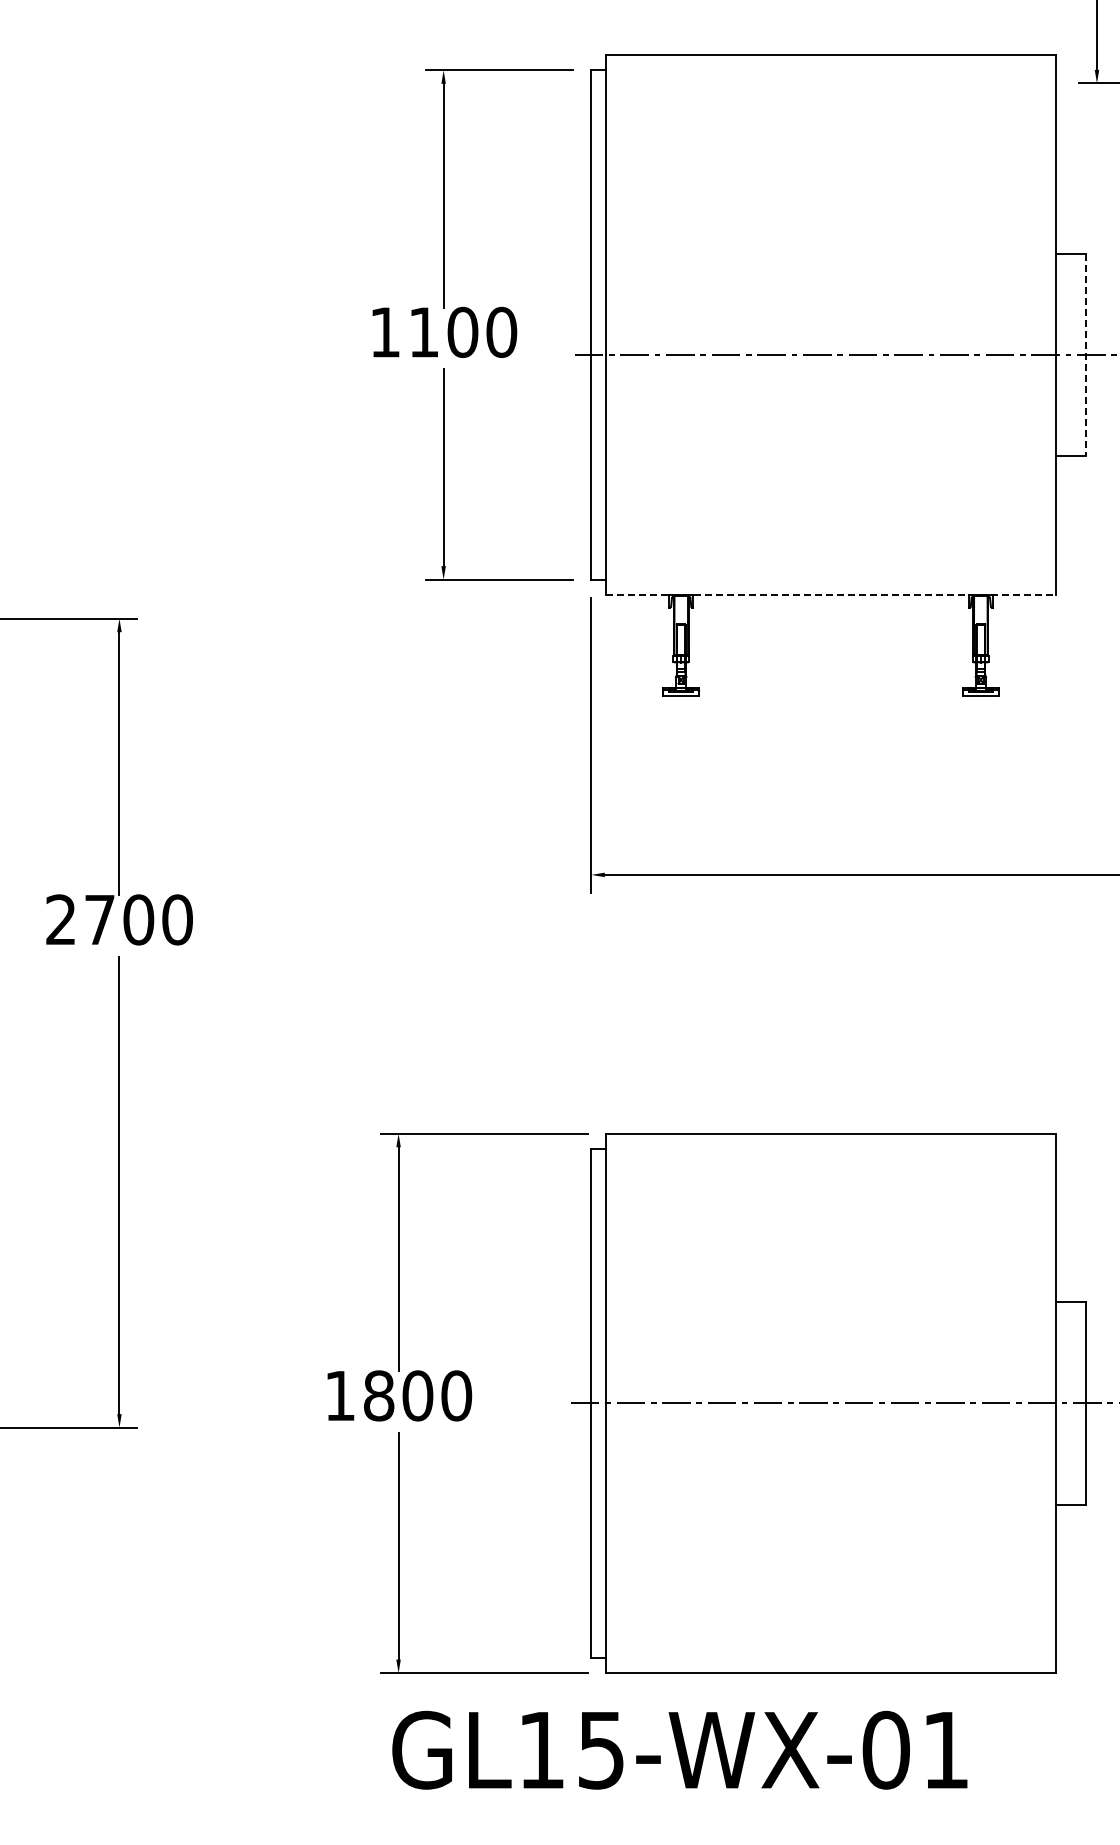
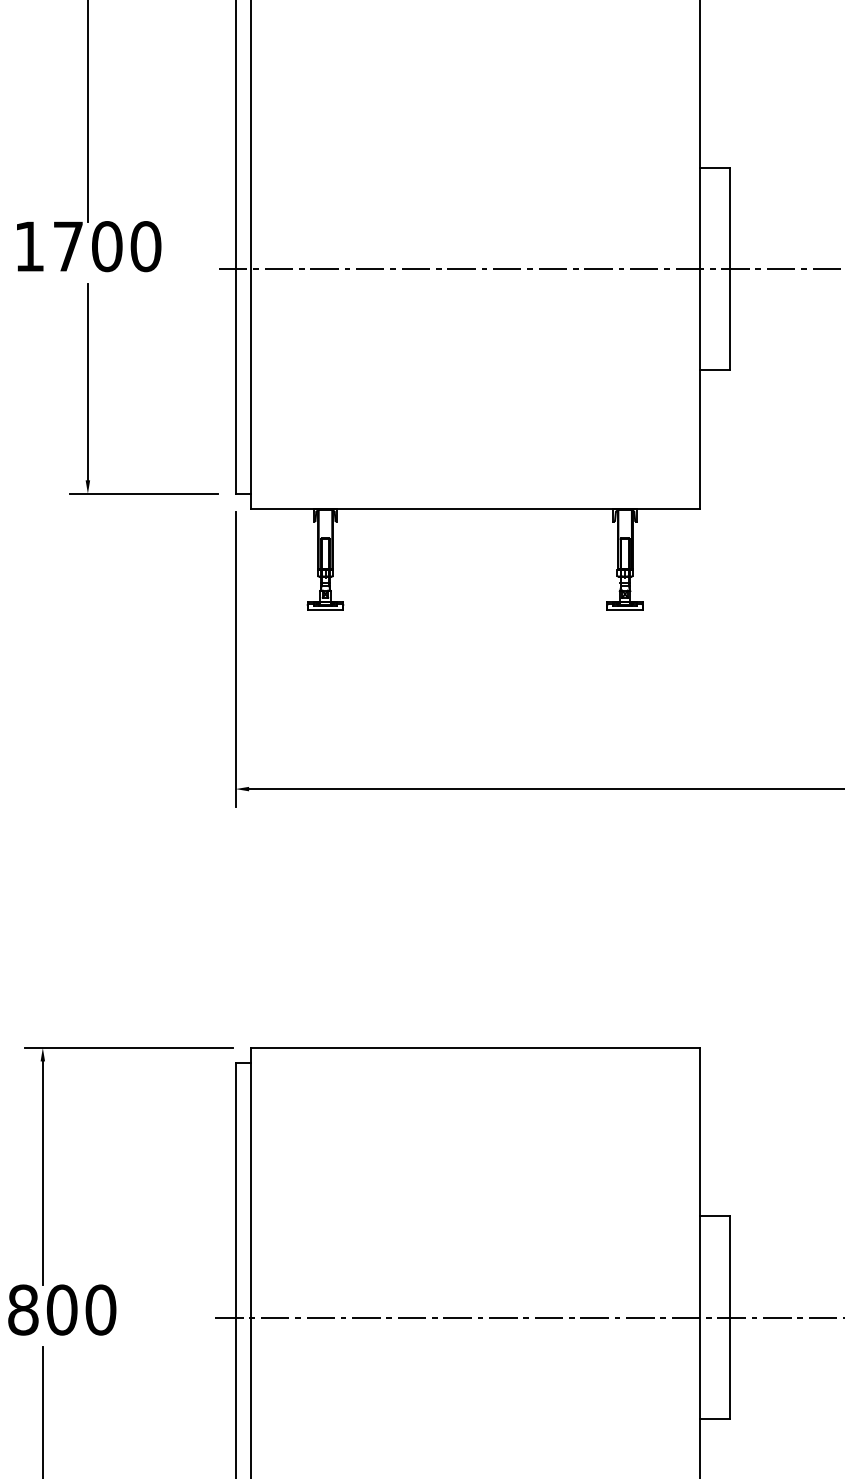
text: (423, 332) -> (67, 246), 1100 -> 1700
line: (1085, 355) -> (729, 269), dashed -> solid
line: (831, 594) -> (475, 508), dashed -> solid

